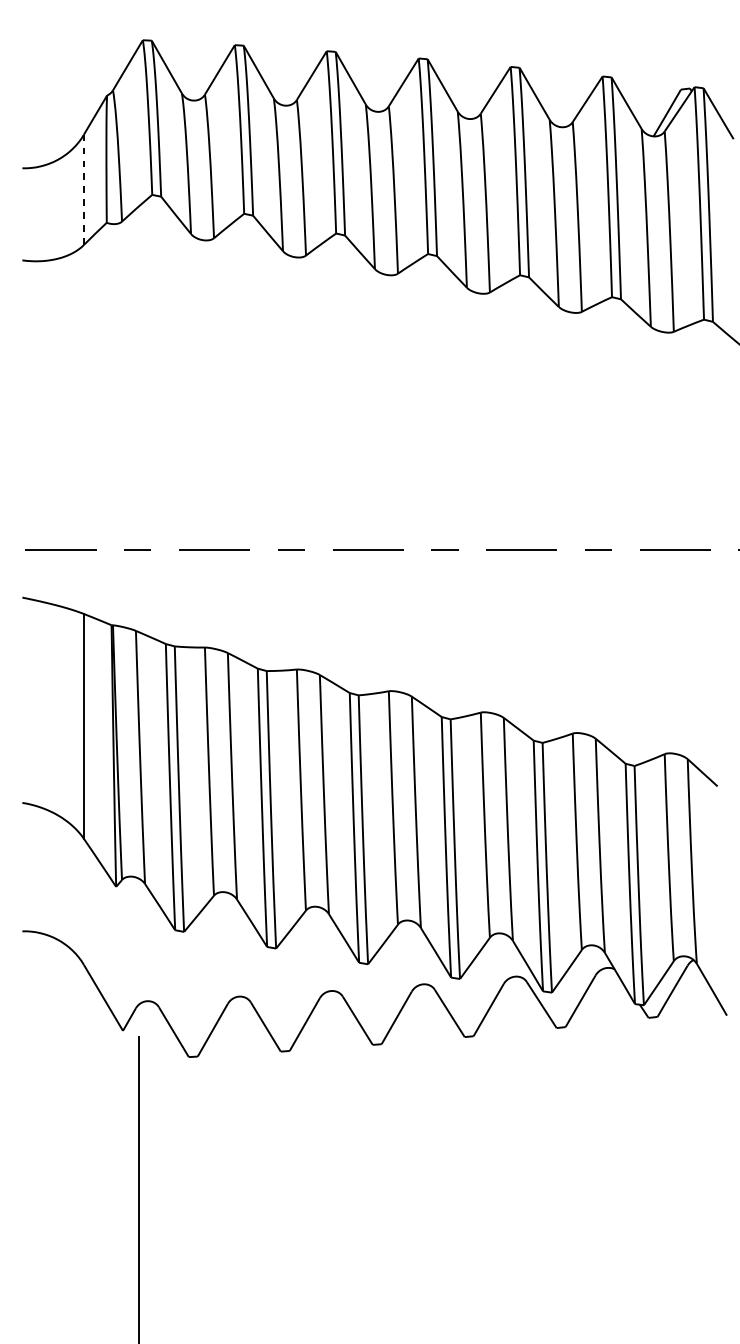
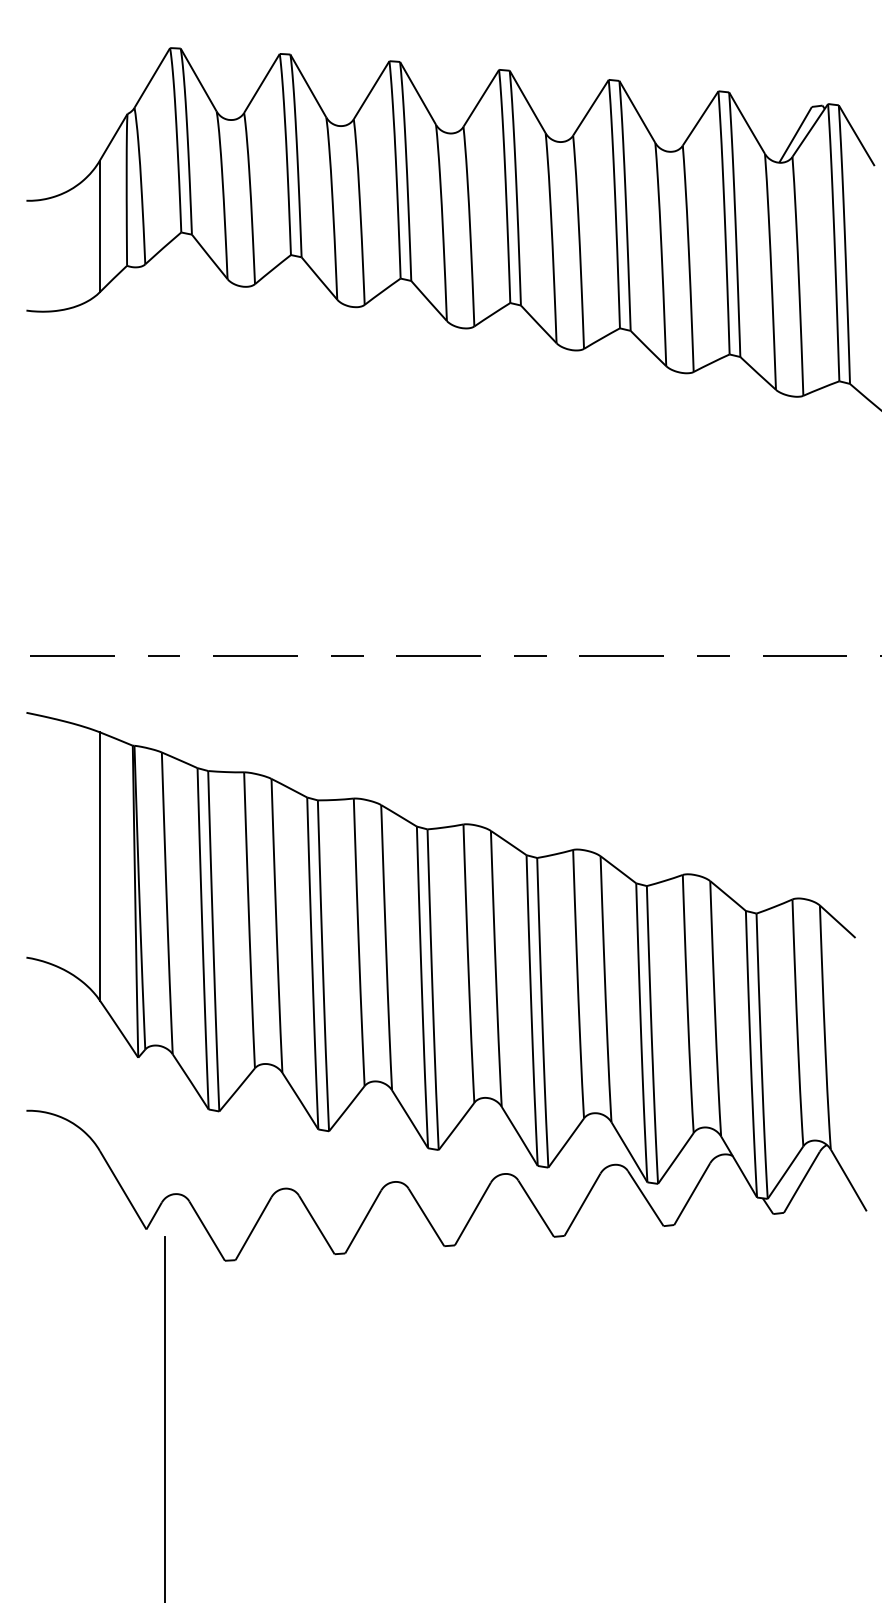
line: (83, 189) -> (99, 226), dashed -> solid

